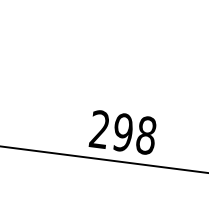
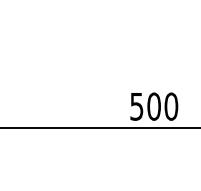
text: (123, 132) -> (154, 106), 298 -> 500

